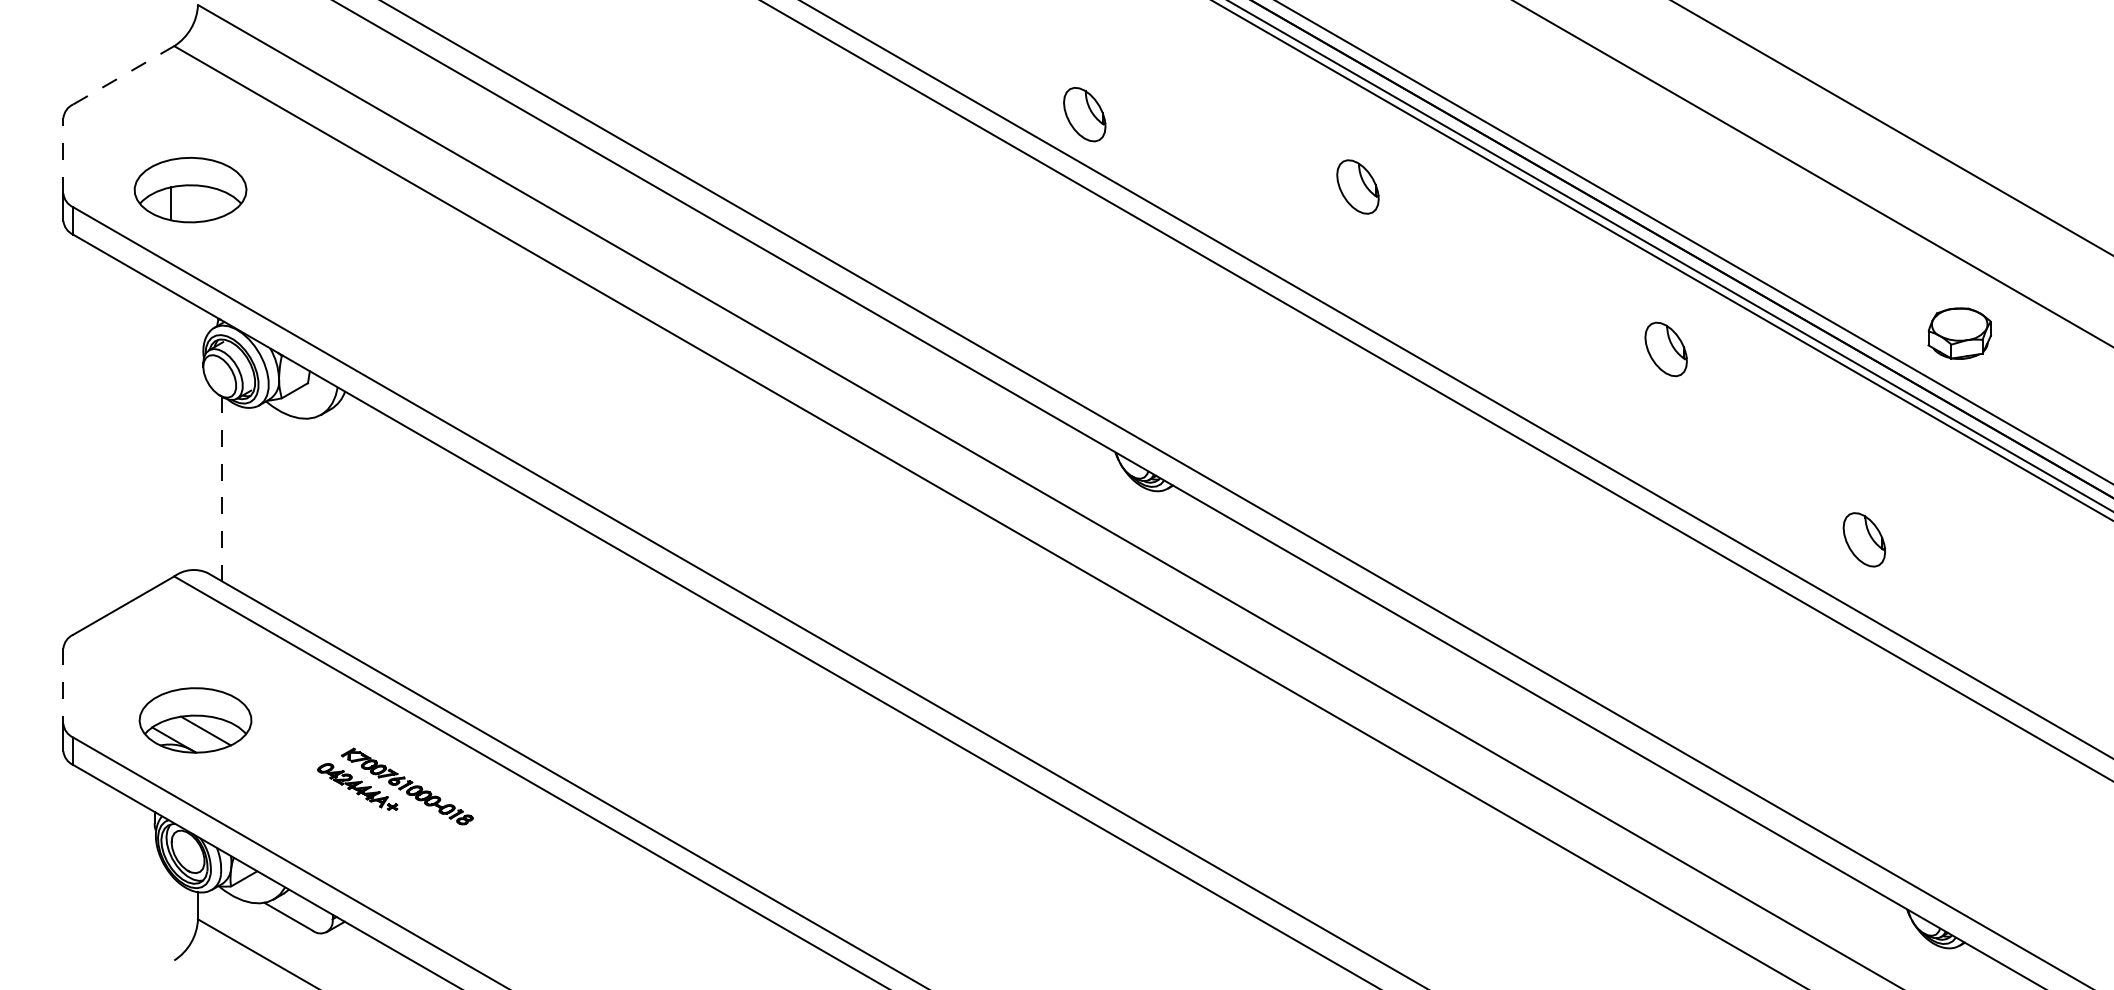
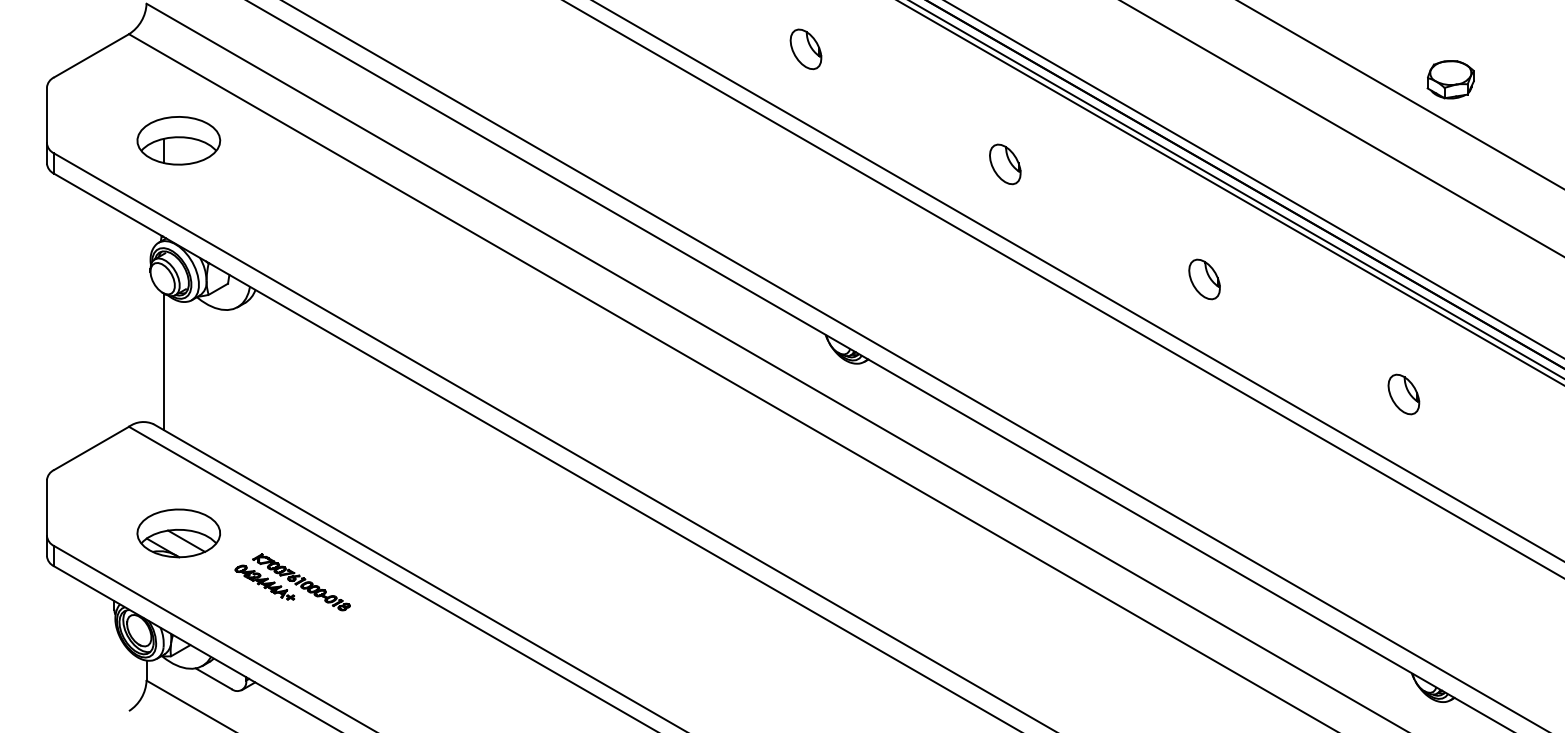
line: (124, 75) -> (92, 55), dashed -> solid
part: (1084, 114) -> (805, 49), moved
line: (63, 155) -> (47, 115), dashed -> solid
part: (1357, 186) -> (1004, 164), moved
part: (190, 189) -> (178, 140), moved
part: (1959, 333) -> (1450, 79), moved
part: (1665, 349) -> (1204, 279), moved
line: (221, 489) -> (163, 362), dashed -> solid
part: (1863, 539) -> (1403, 394), moved
line: (63, 686) -> (47, 508), dashed -> solid
part: (195, 720) -> (178, 533), moved

